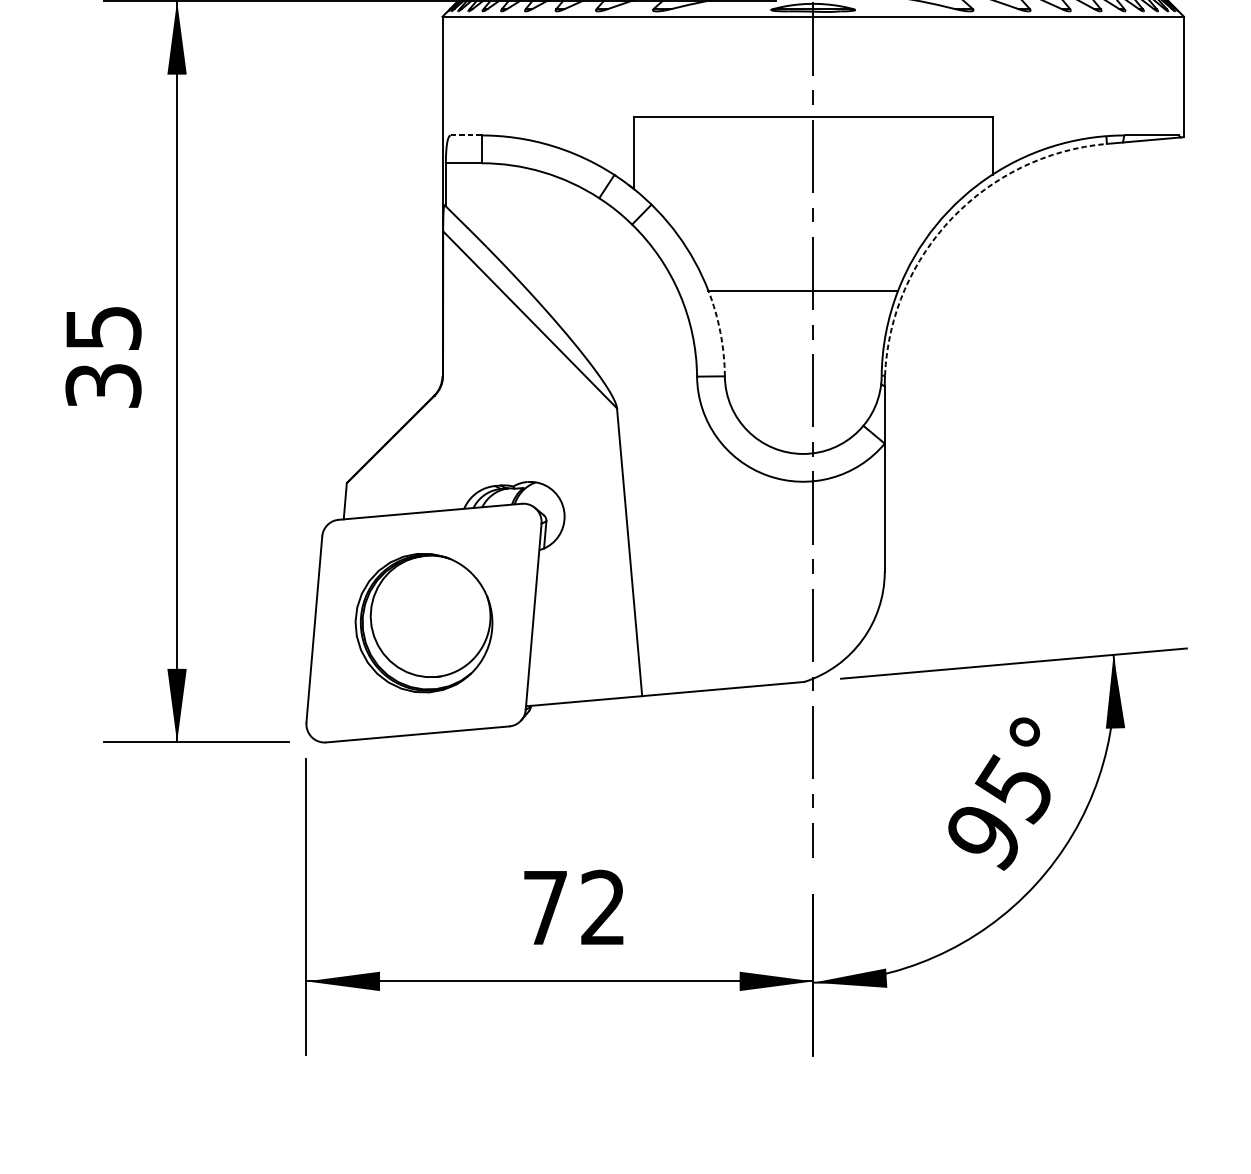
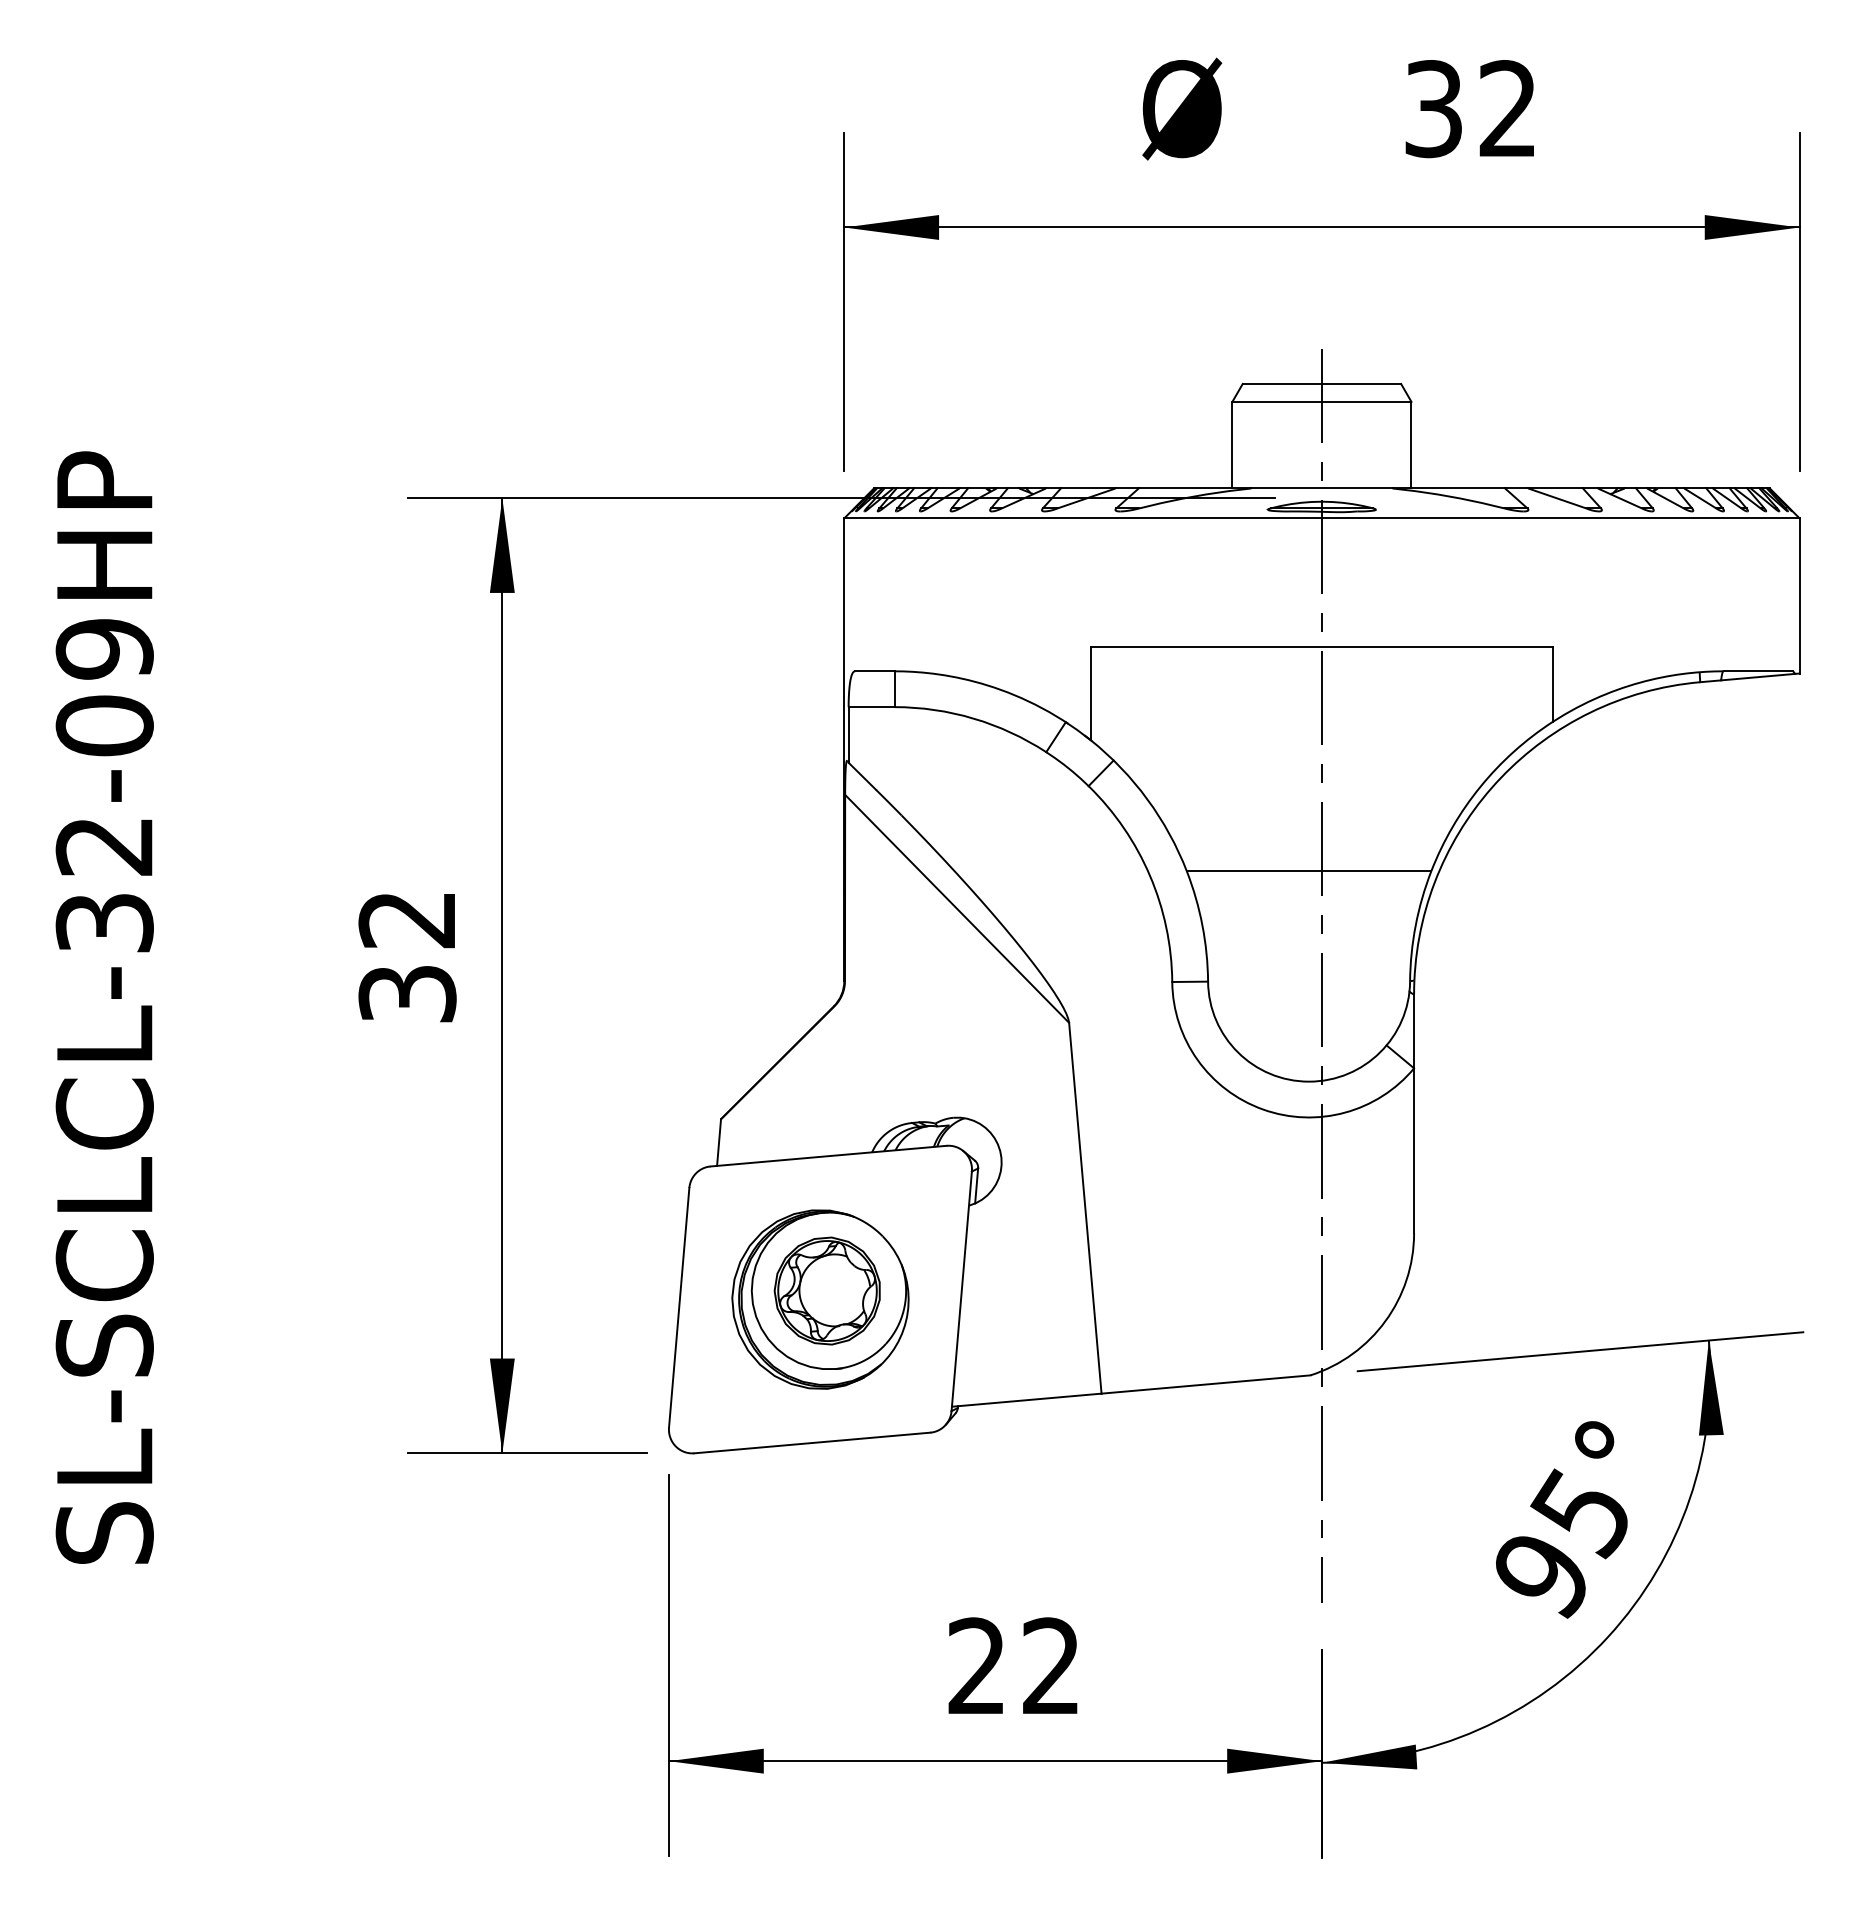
line: (465, 135) -> (874, 671), dashed -> solid
arc: (952, 217) -> (1501, 777), dashed -> solid
text: (103, 328) -> (407, 920), 35 -> 32
arc: (720, 332) -> (1202, 925), dashed -> solid
part: (428, 616) -> (826, 1290), added
text: (545, 907) -> (976, 1665), 72 -> 22

